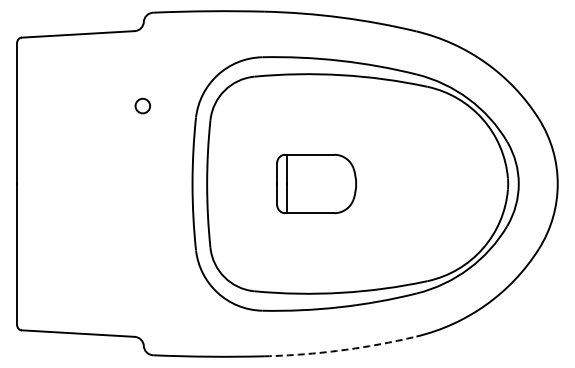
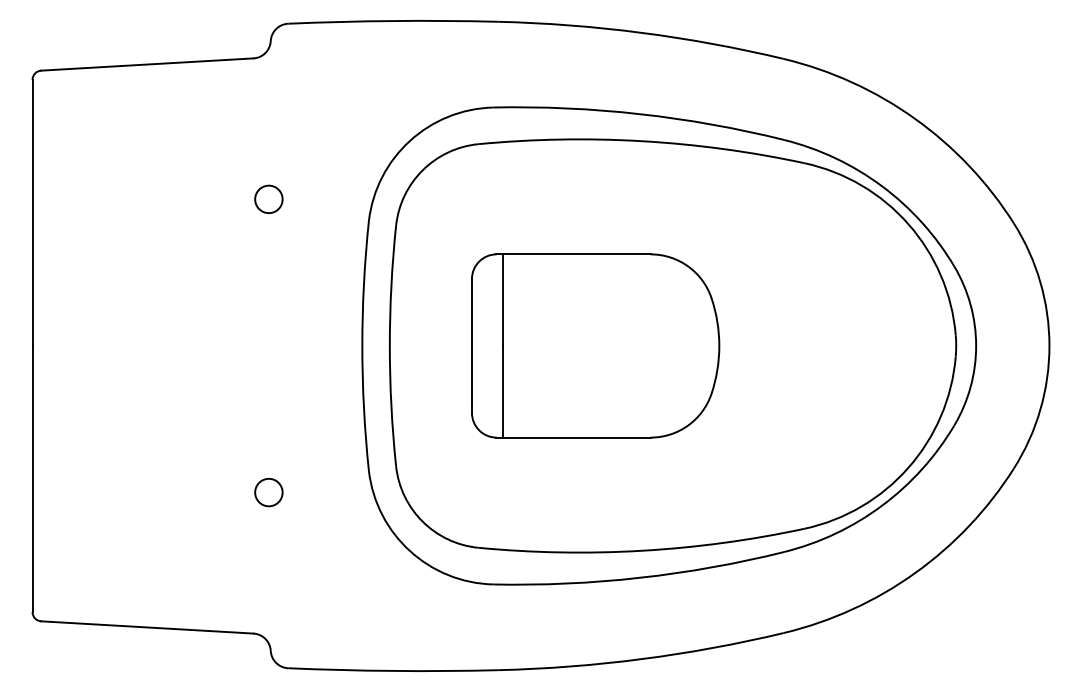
part: (316, 183) -> (595, 345), size x1.67
circle: (142, 261) -> (268, 491), added
arc: (341, 350) -> (642, 659), dashed -> solid

